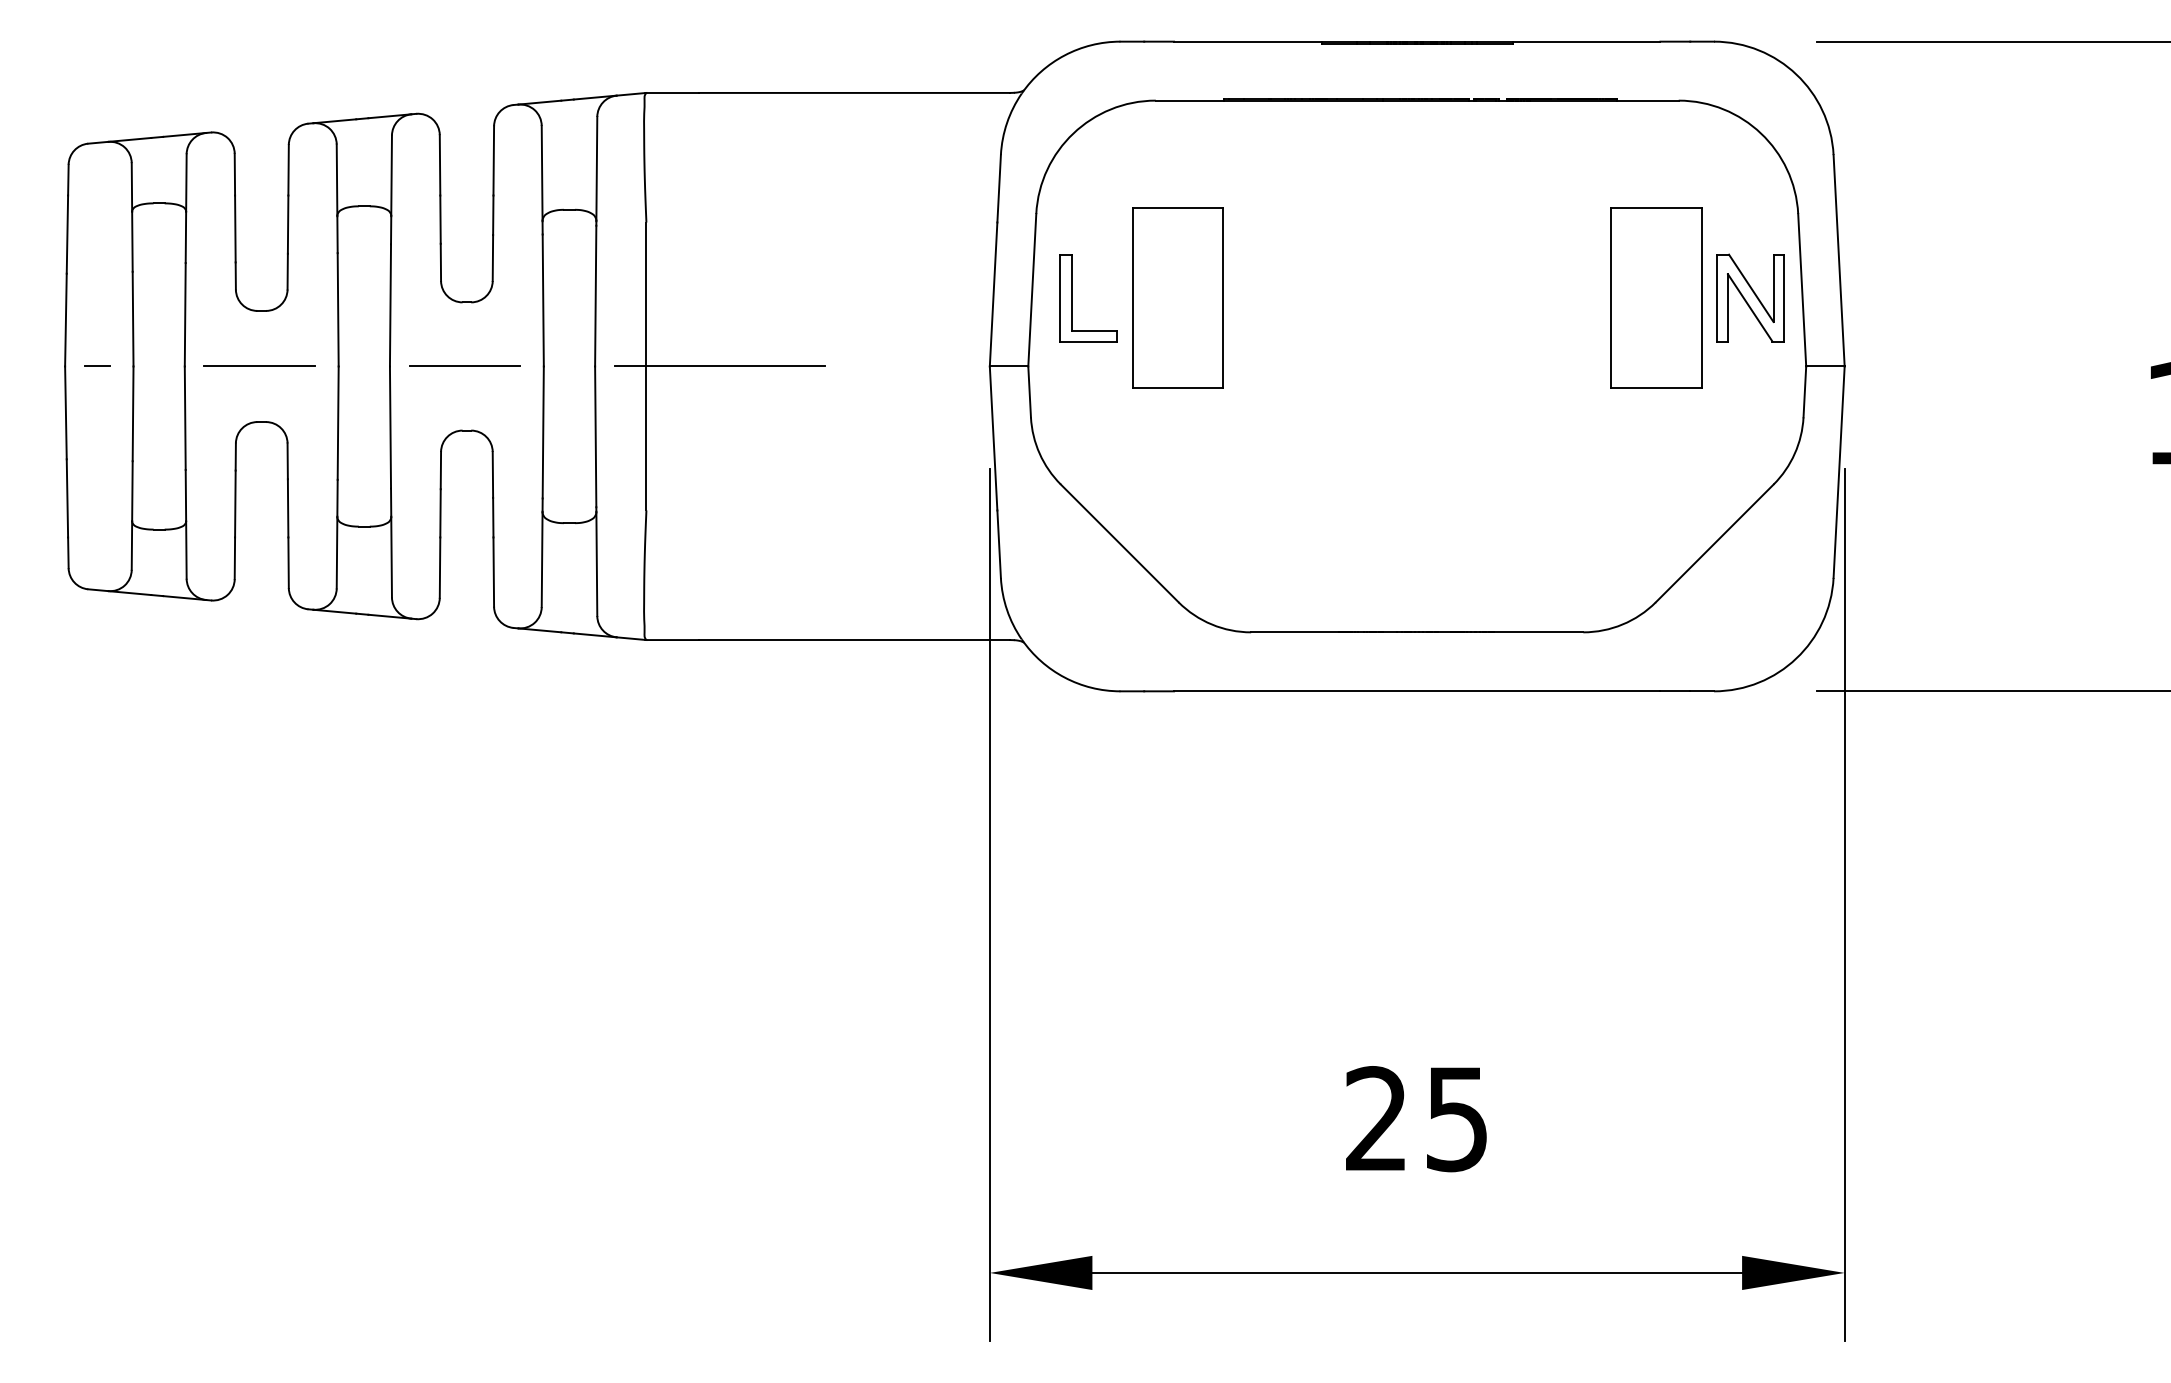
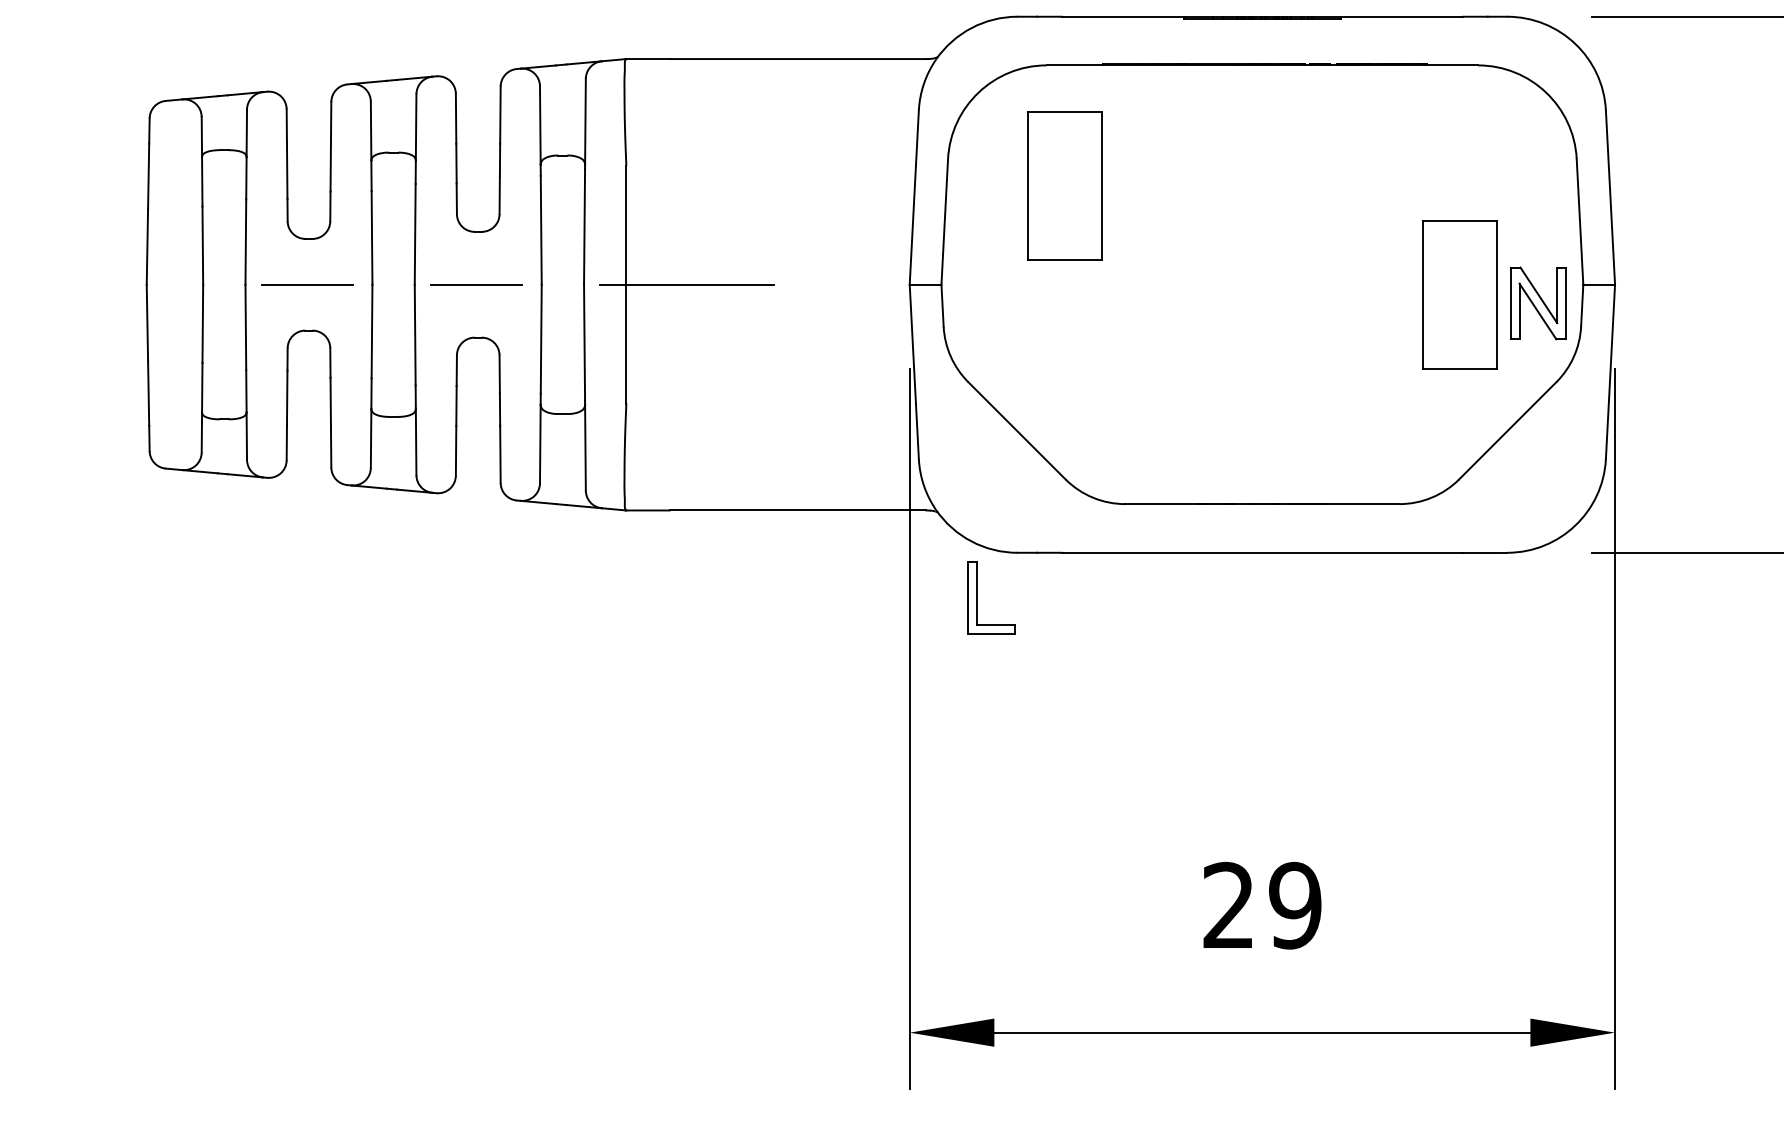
part: (1177, 297) -> (1064, 185), moved
part: (1656, 297) -> (1459, 294), moved
part: (1750, 297) -> (1538, 302), moved
part: (1072, 298) -> (977, 598), moved
line: (97, 366) -> (173, 284), removed
text: (1456, 1119) -> (1294, 906), 25 -> 29

